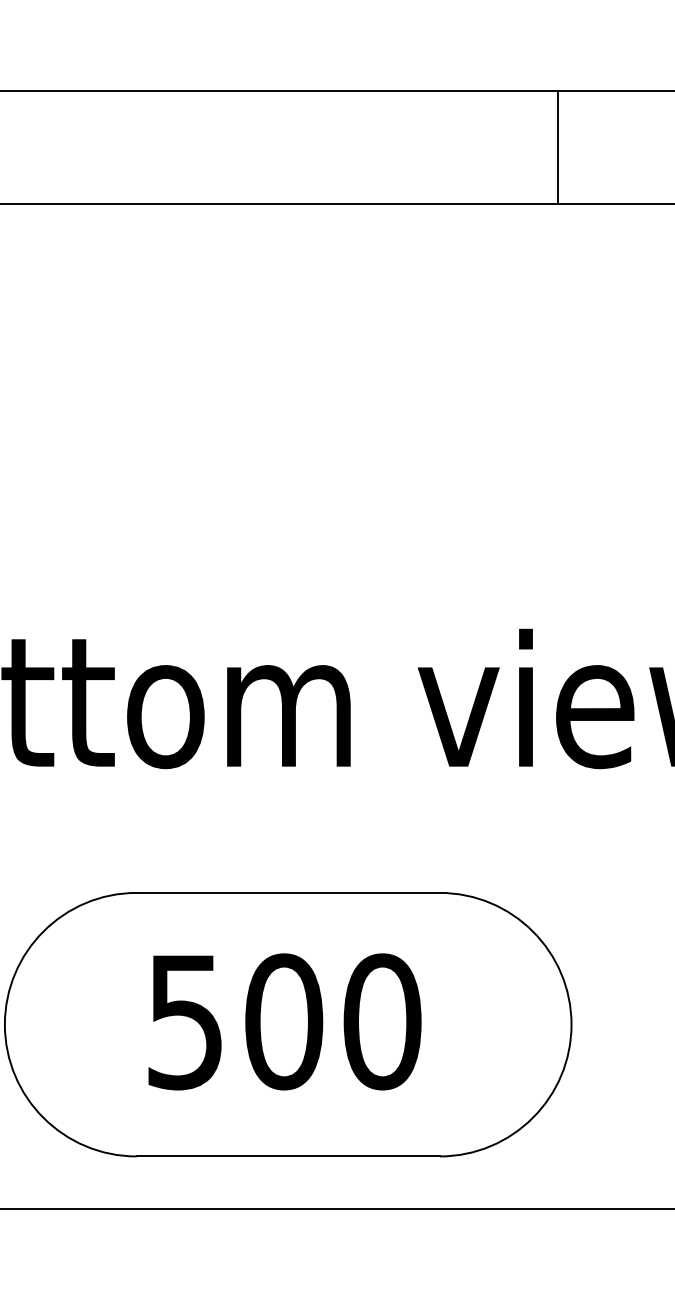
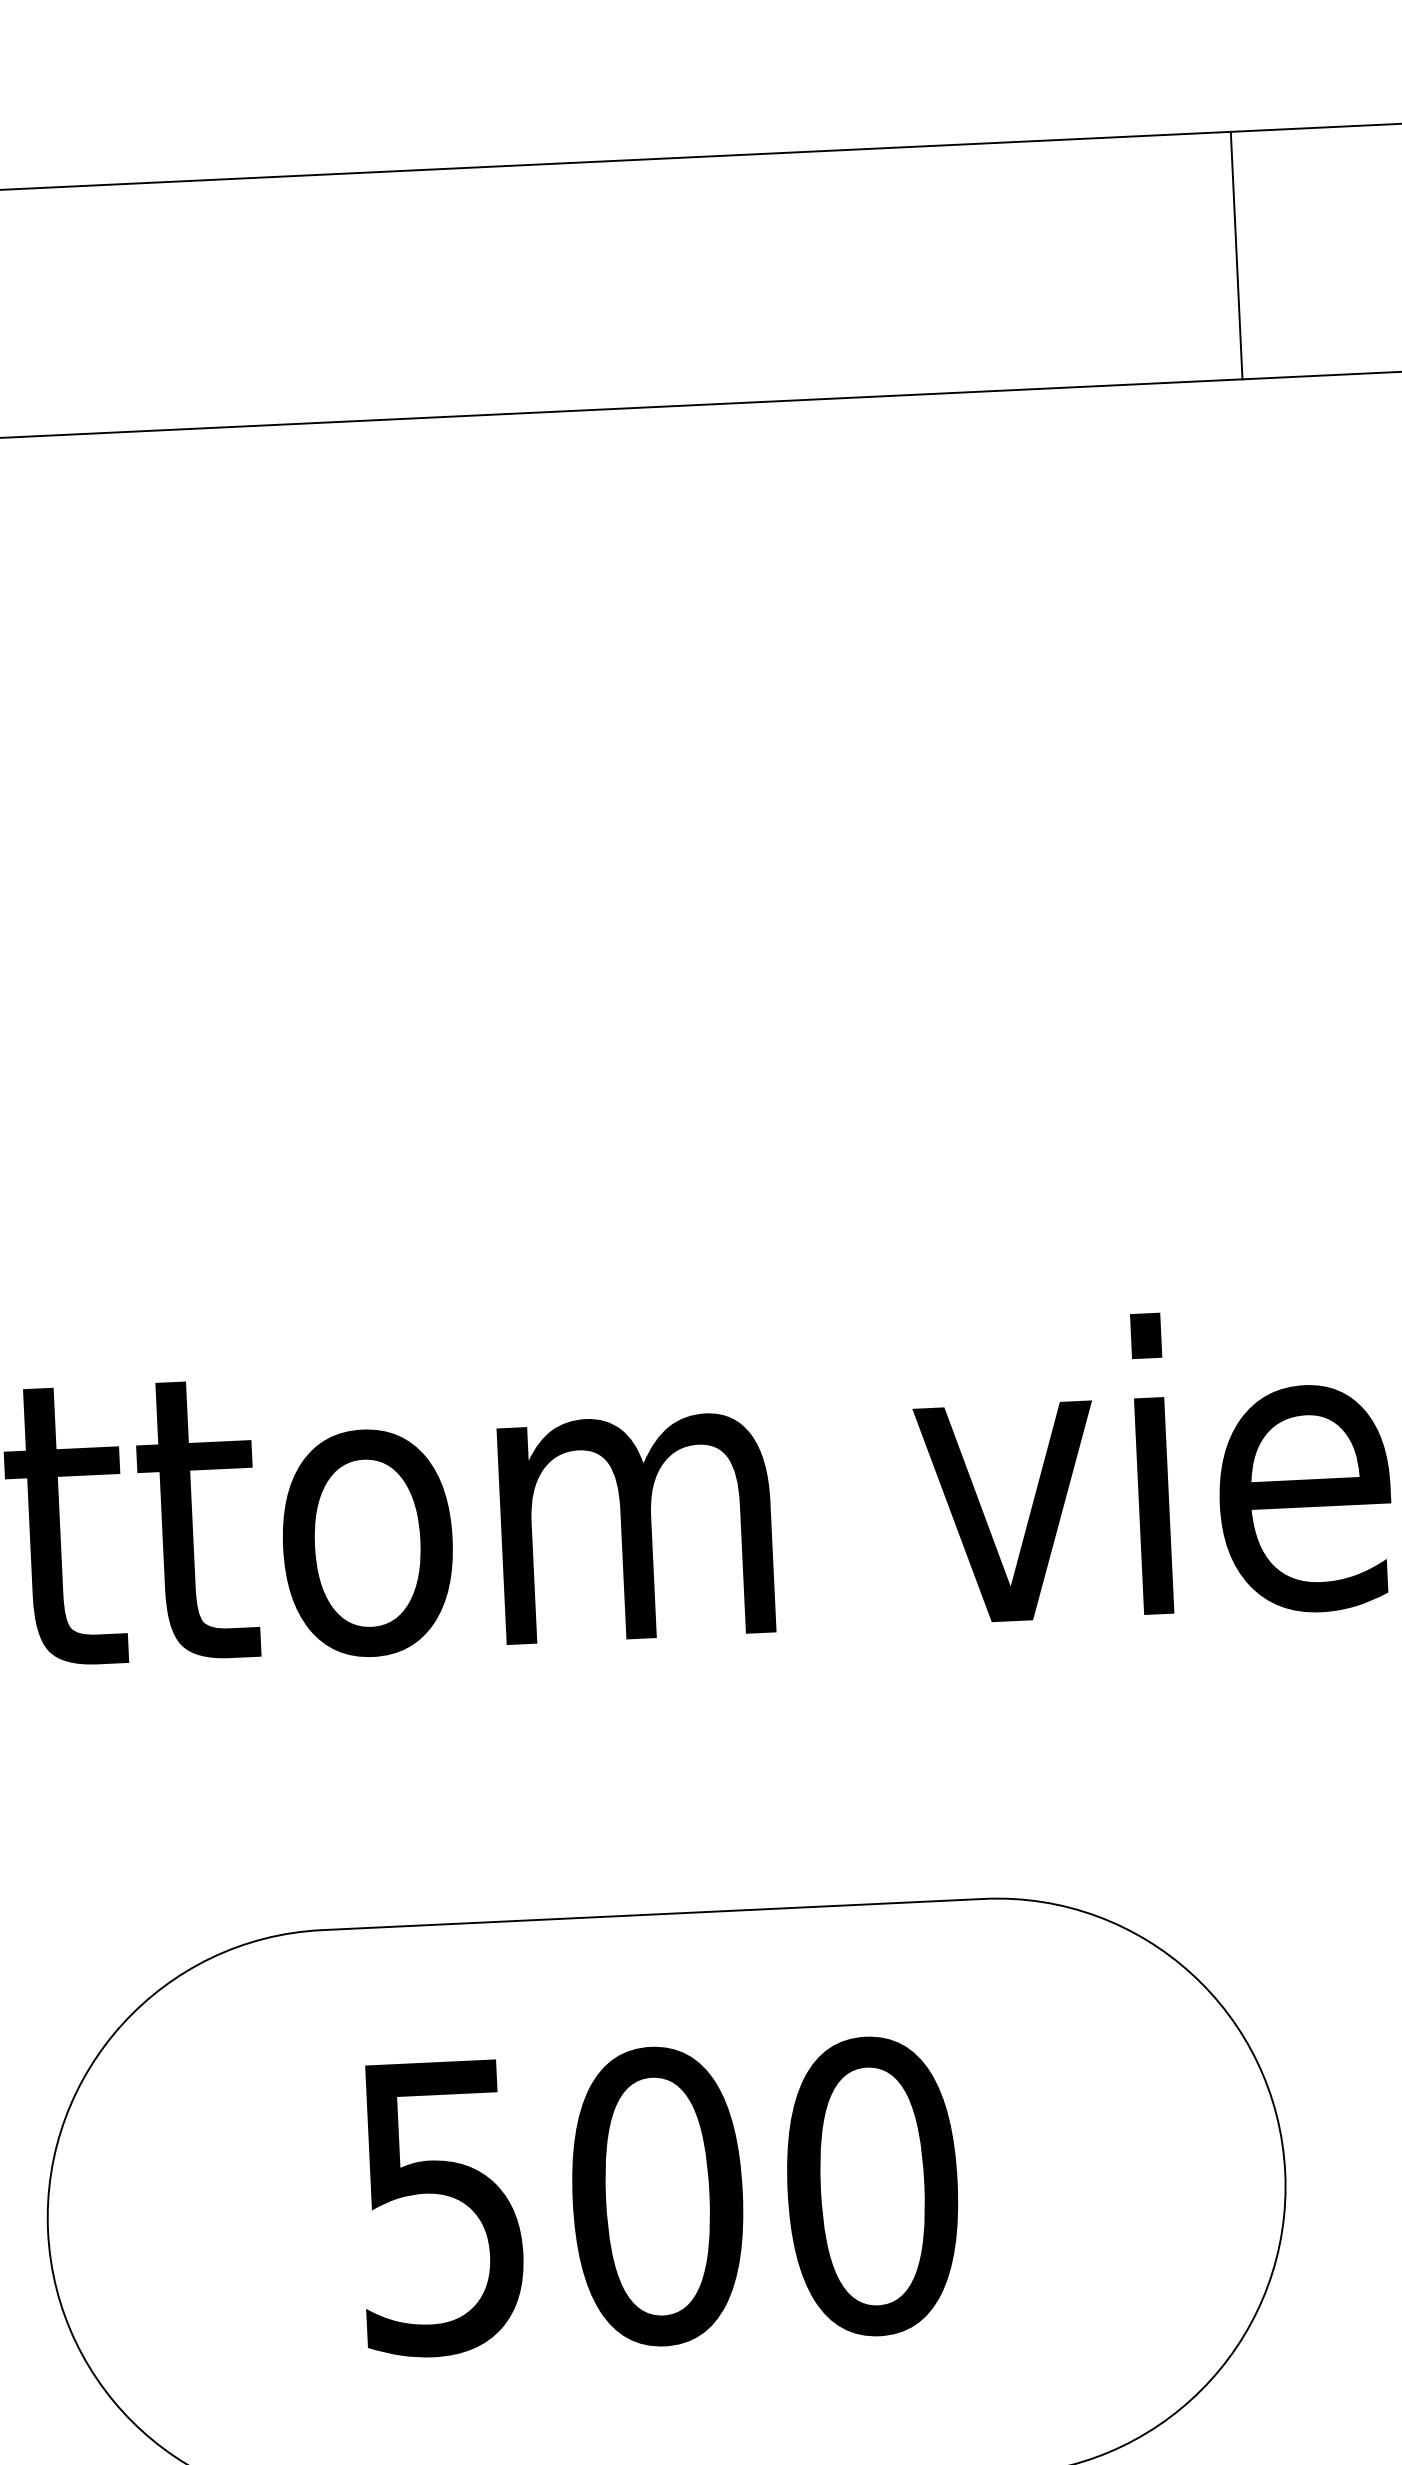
line: (557, 147) -> (1236, 255), moved

